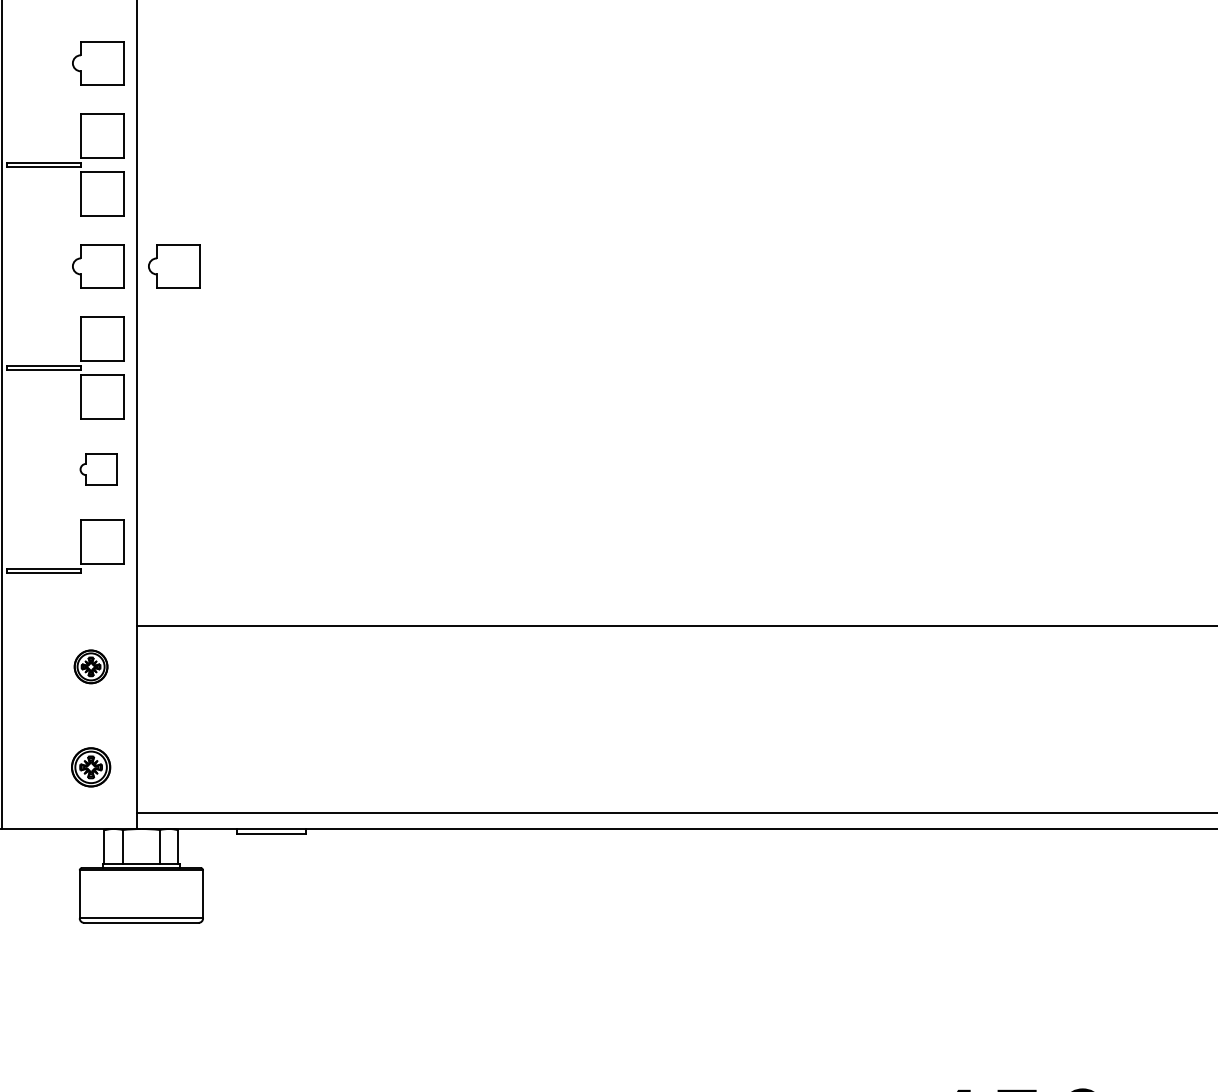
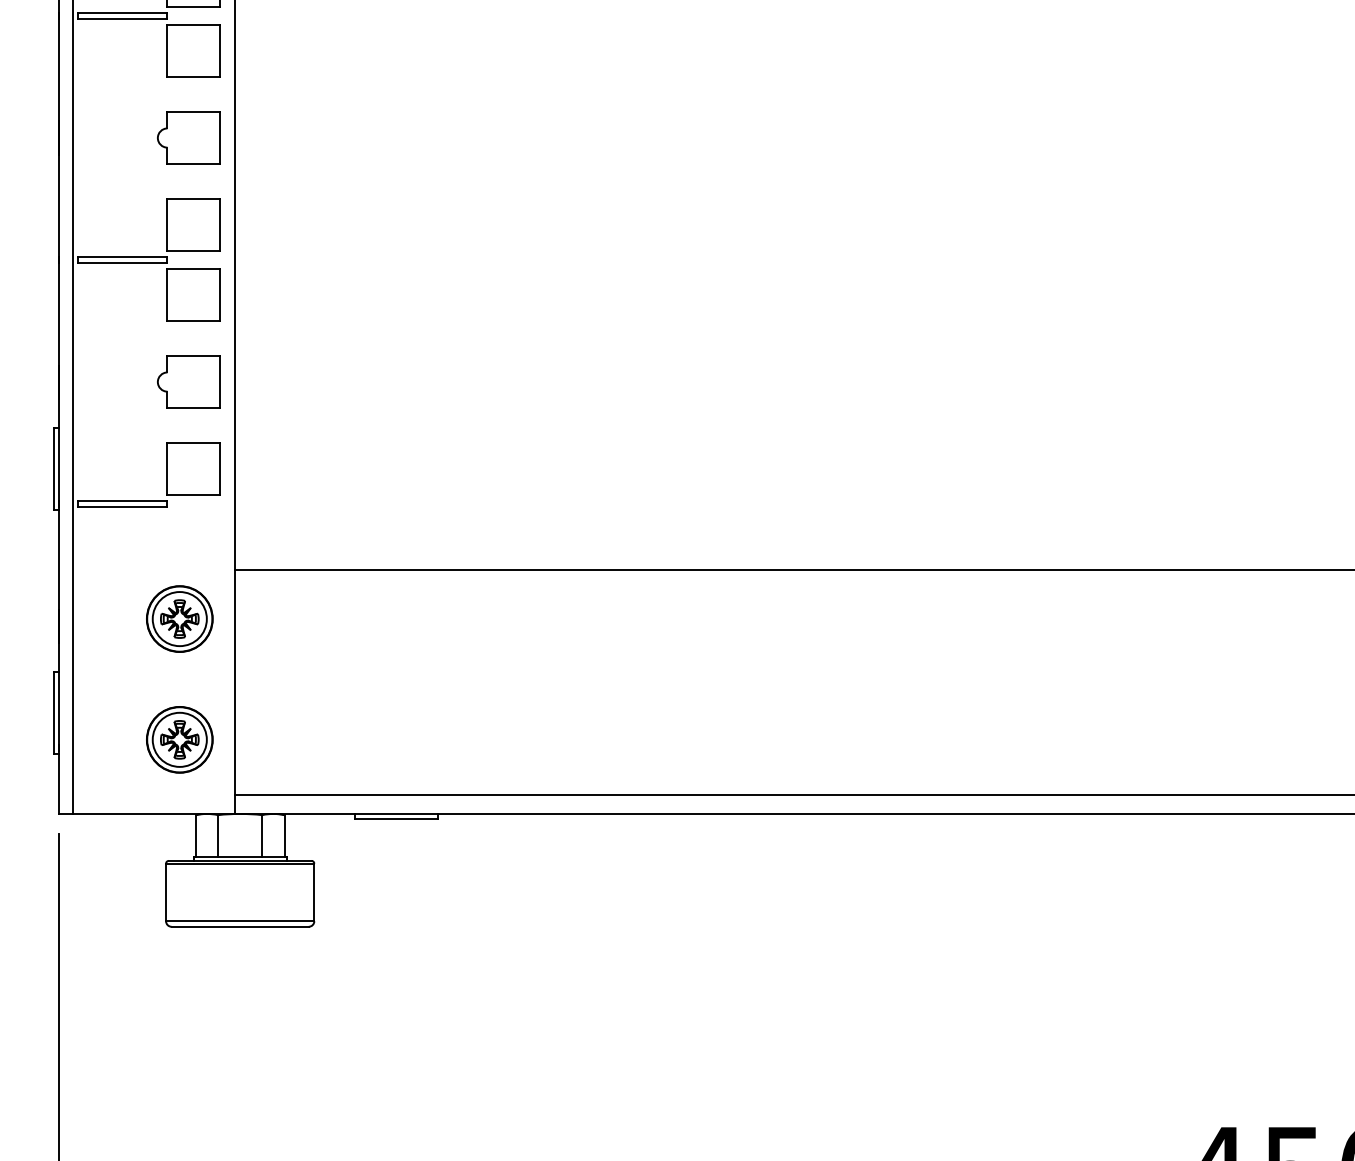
part: (174, 266) -> (279, 138), removed
part: (98, 469) -> (188, 382), size x1.43
part: (90, 666) -> (179, 618), size x1.67
part: (90, 767) -> (179, 740), size x1.43

